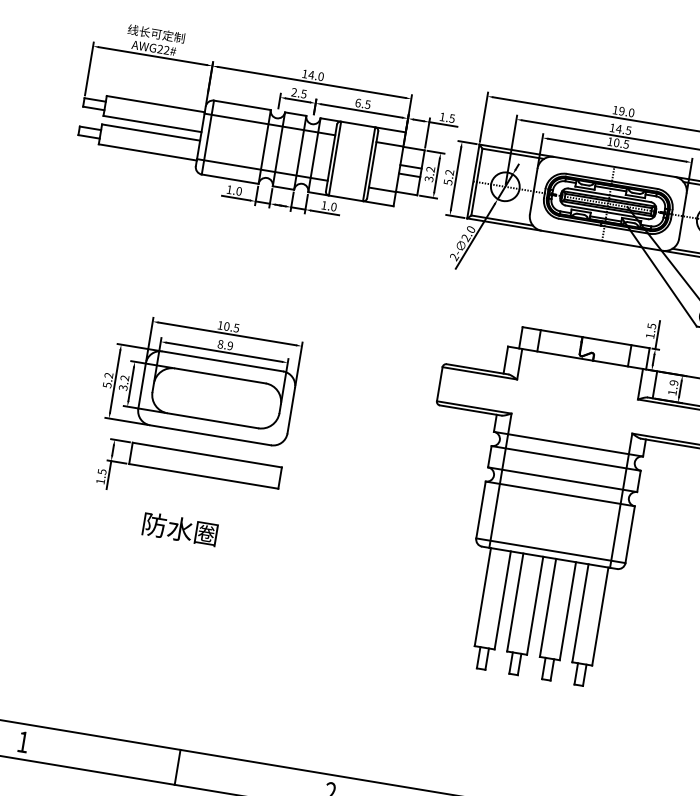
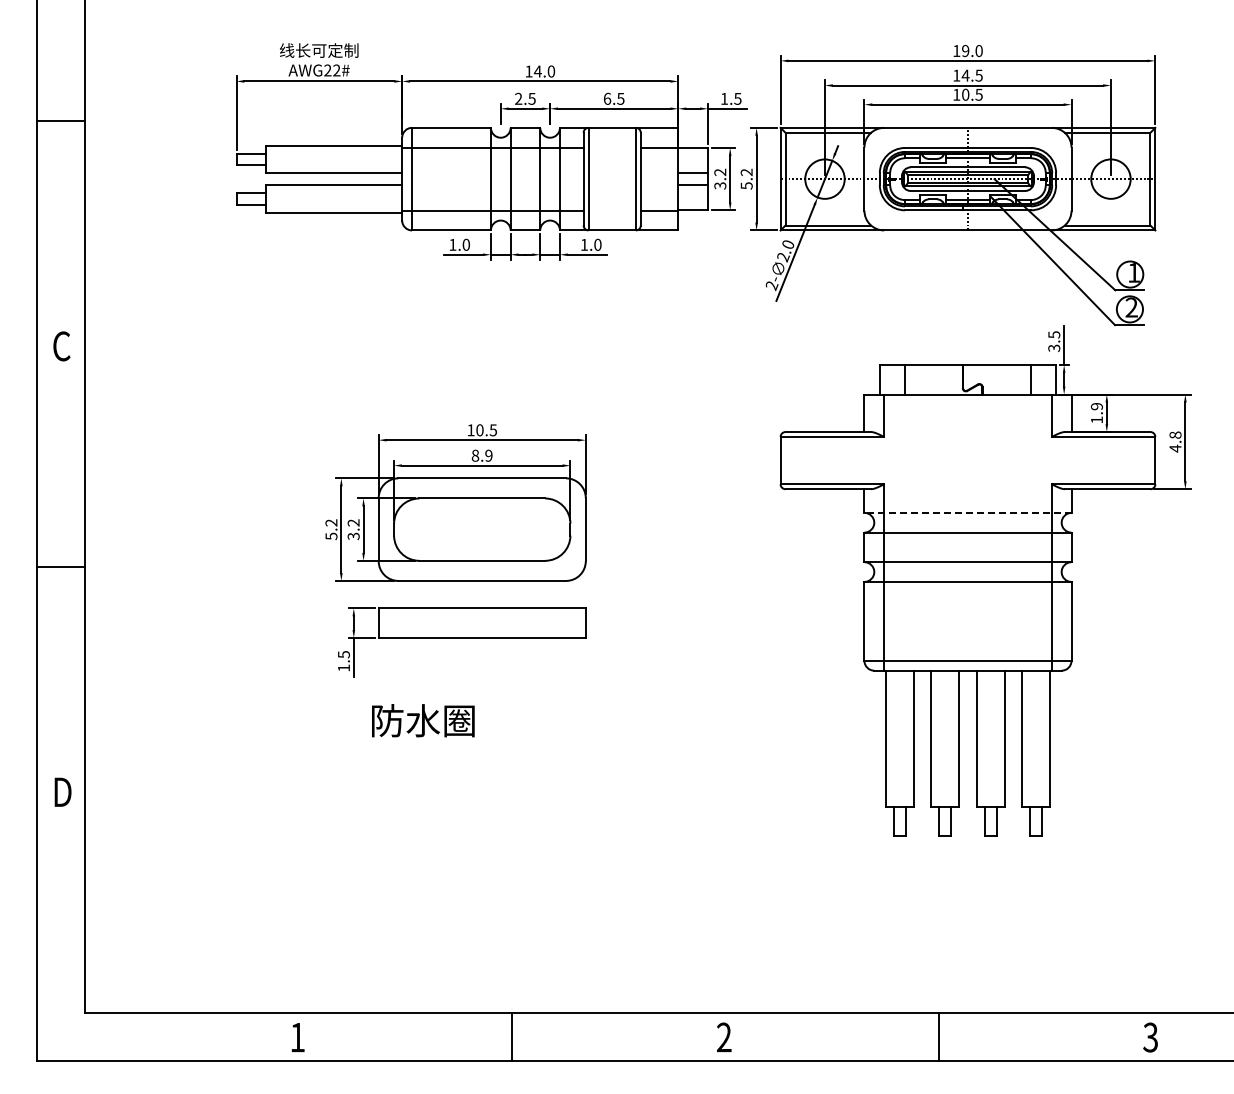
text: (650, 336) -> (1054, 348), 1.5 -> 3.5
line: (568, 443) -> (967, 512), solid -> dashed
text: (180, 529) -> (423, 720), moved

